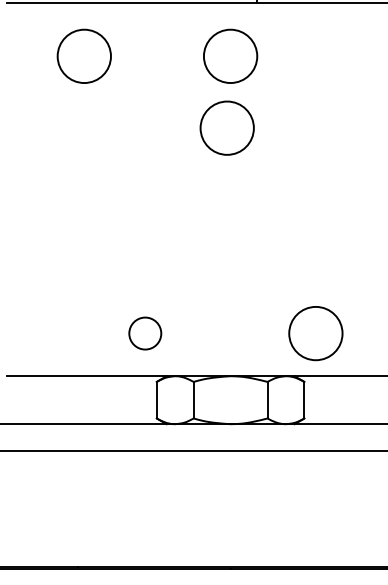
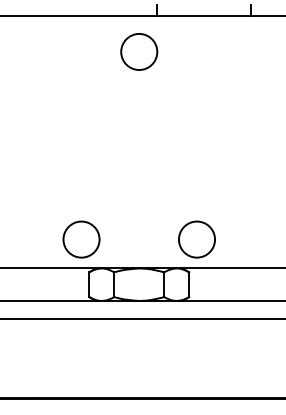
circle: (84, 55) -> (40, 51), removed
circle: (226, 128) -> (136, 100), removed
circle: (145, 333) -> (81, 239), size x1.67

